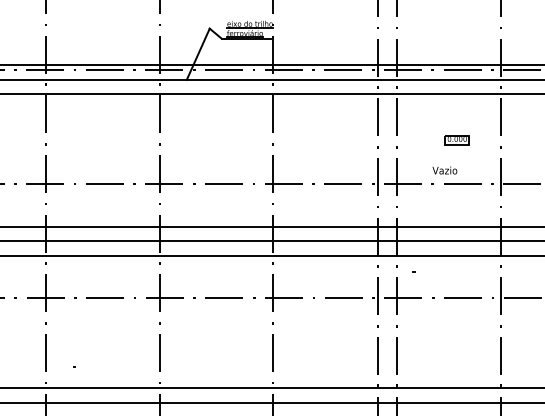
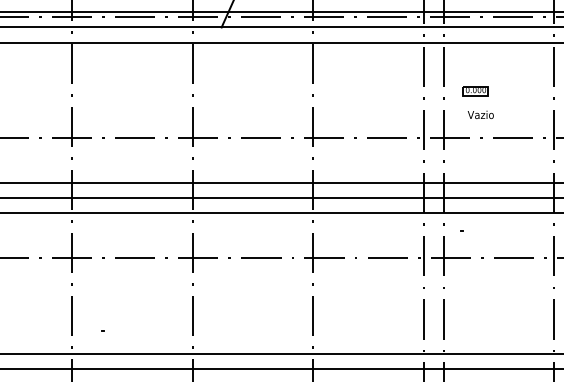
part: (456, 140) -> (475, 91), moved
text: (444, 170) -> (480, 114), moved

